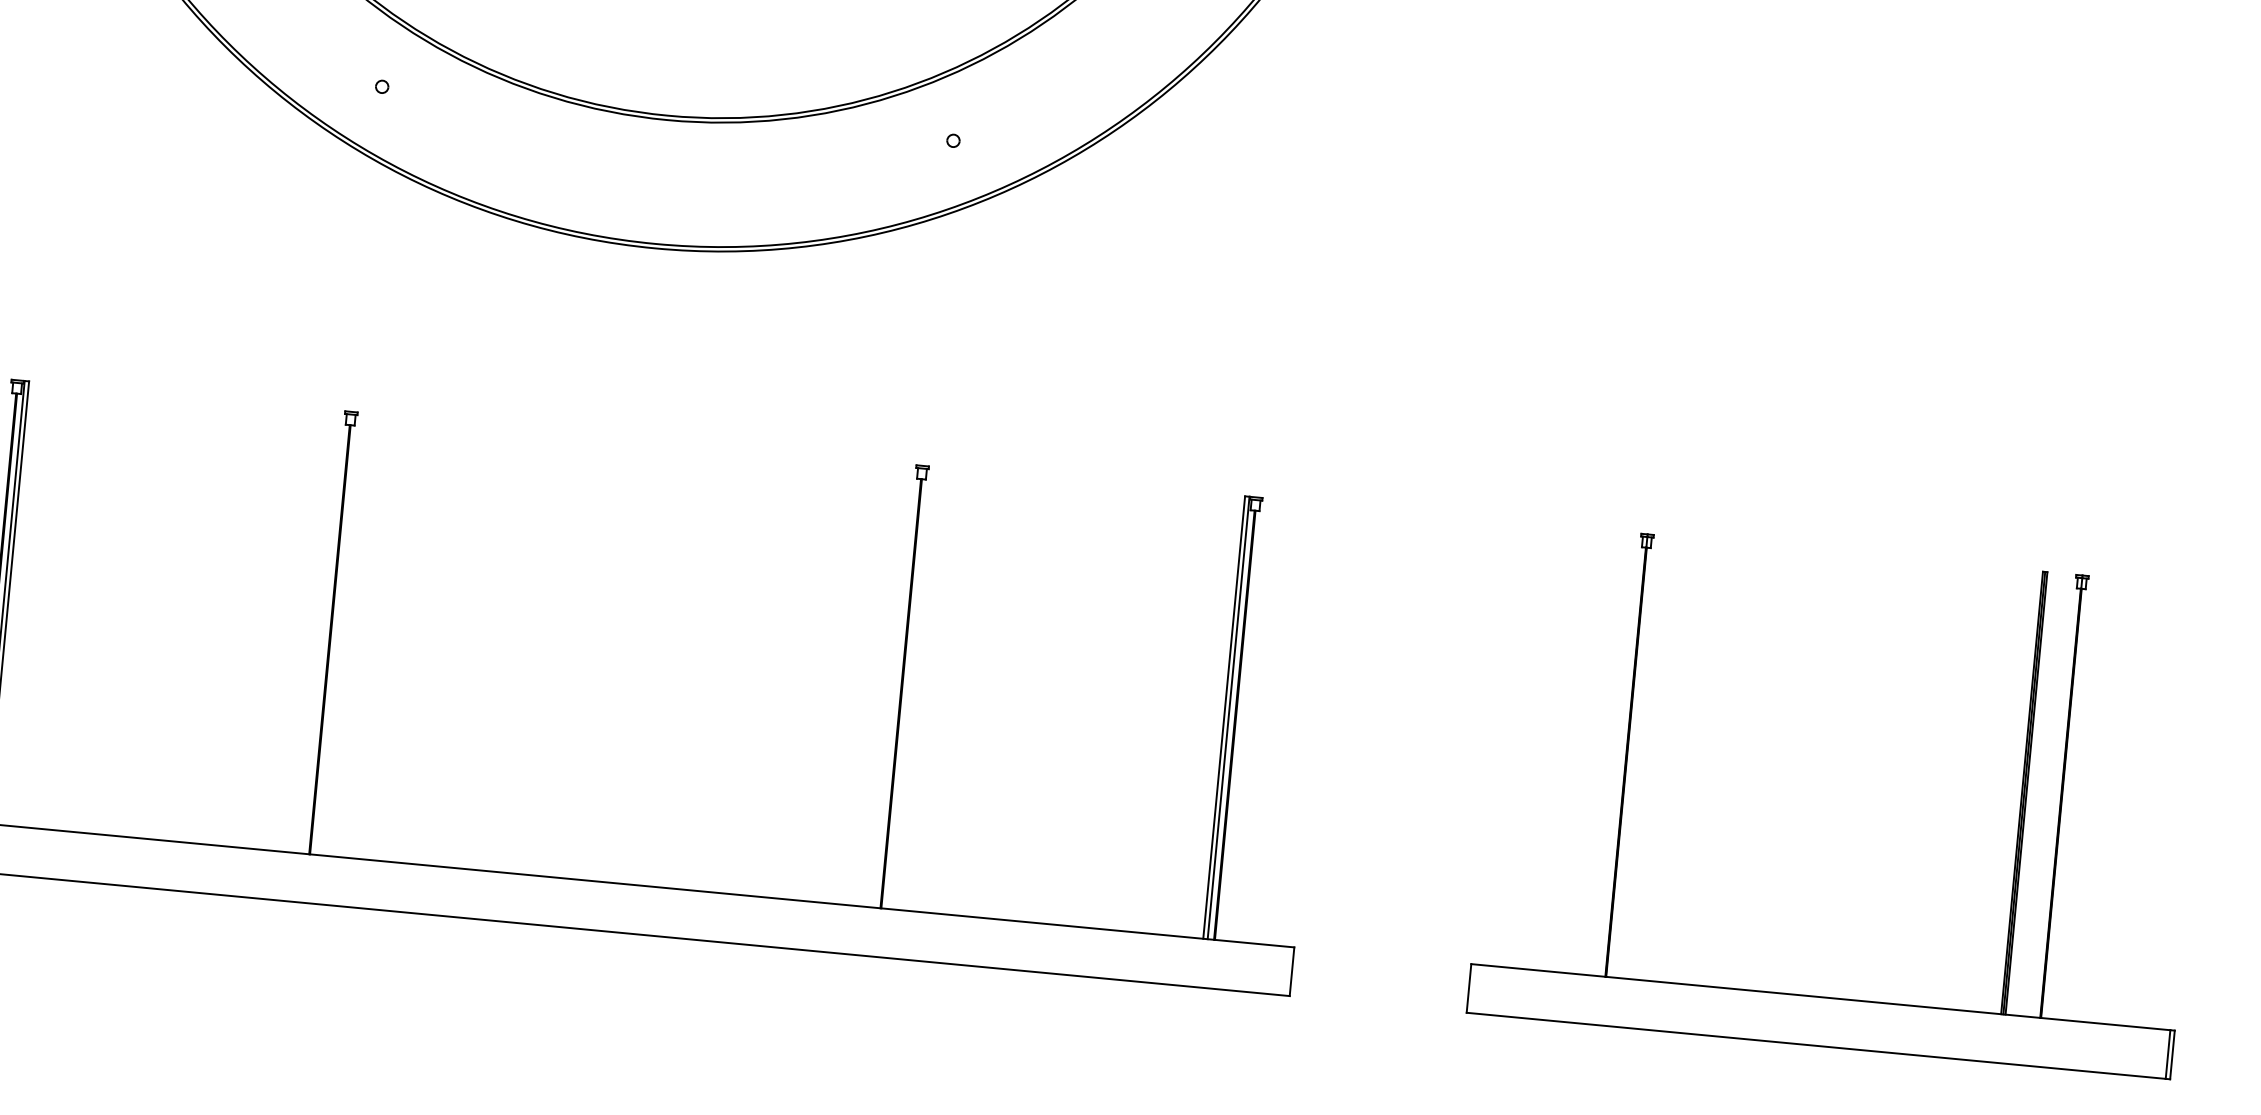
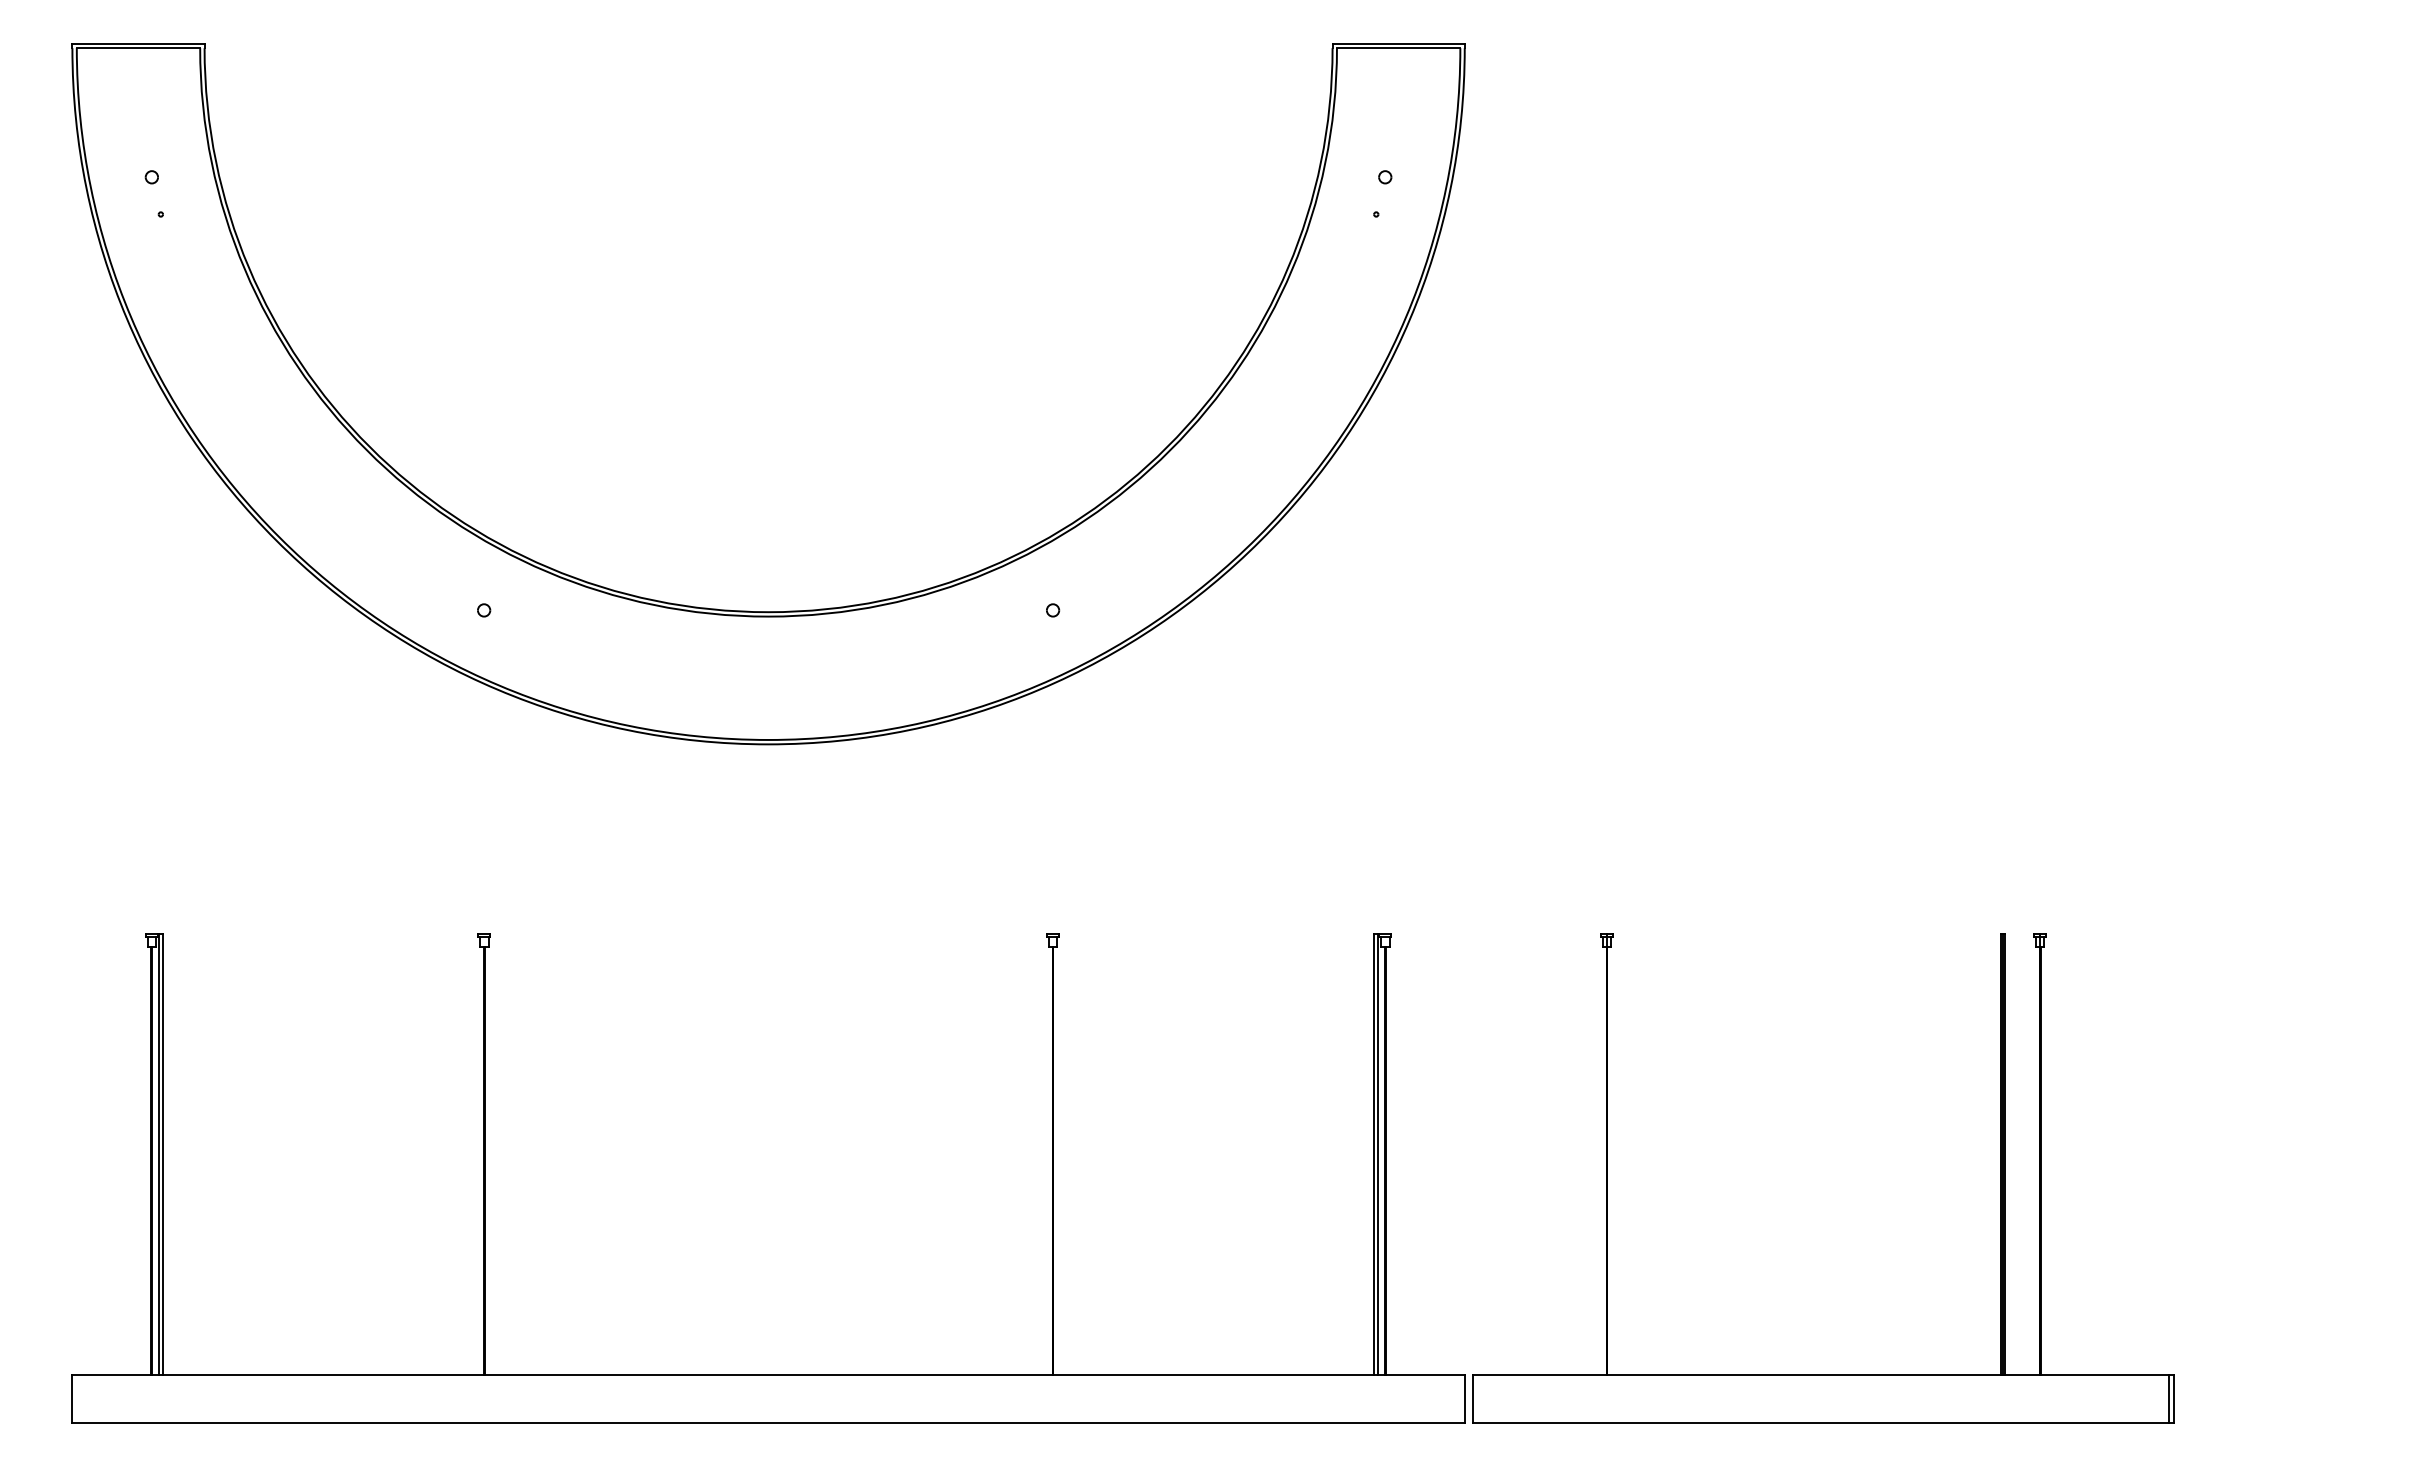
part: (2019, 817) -> (2000, 1178), moved

